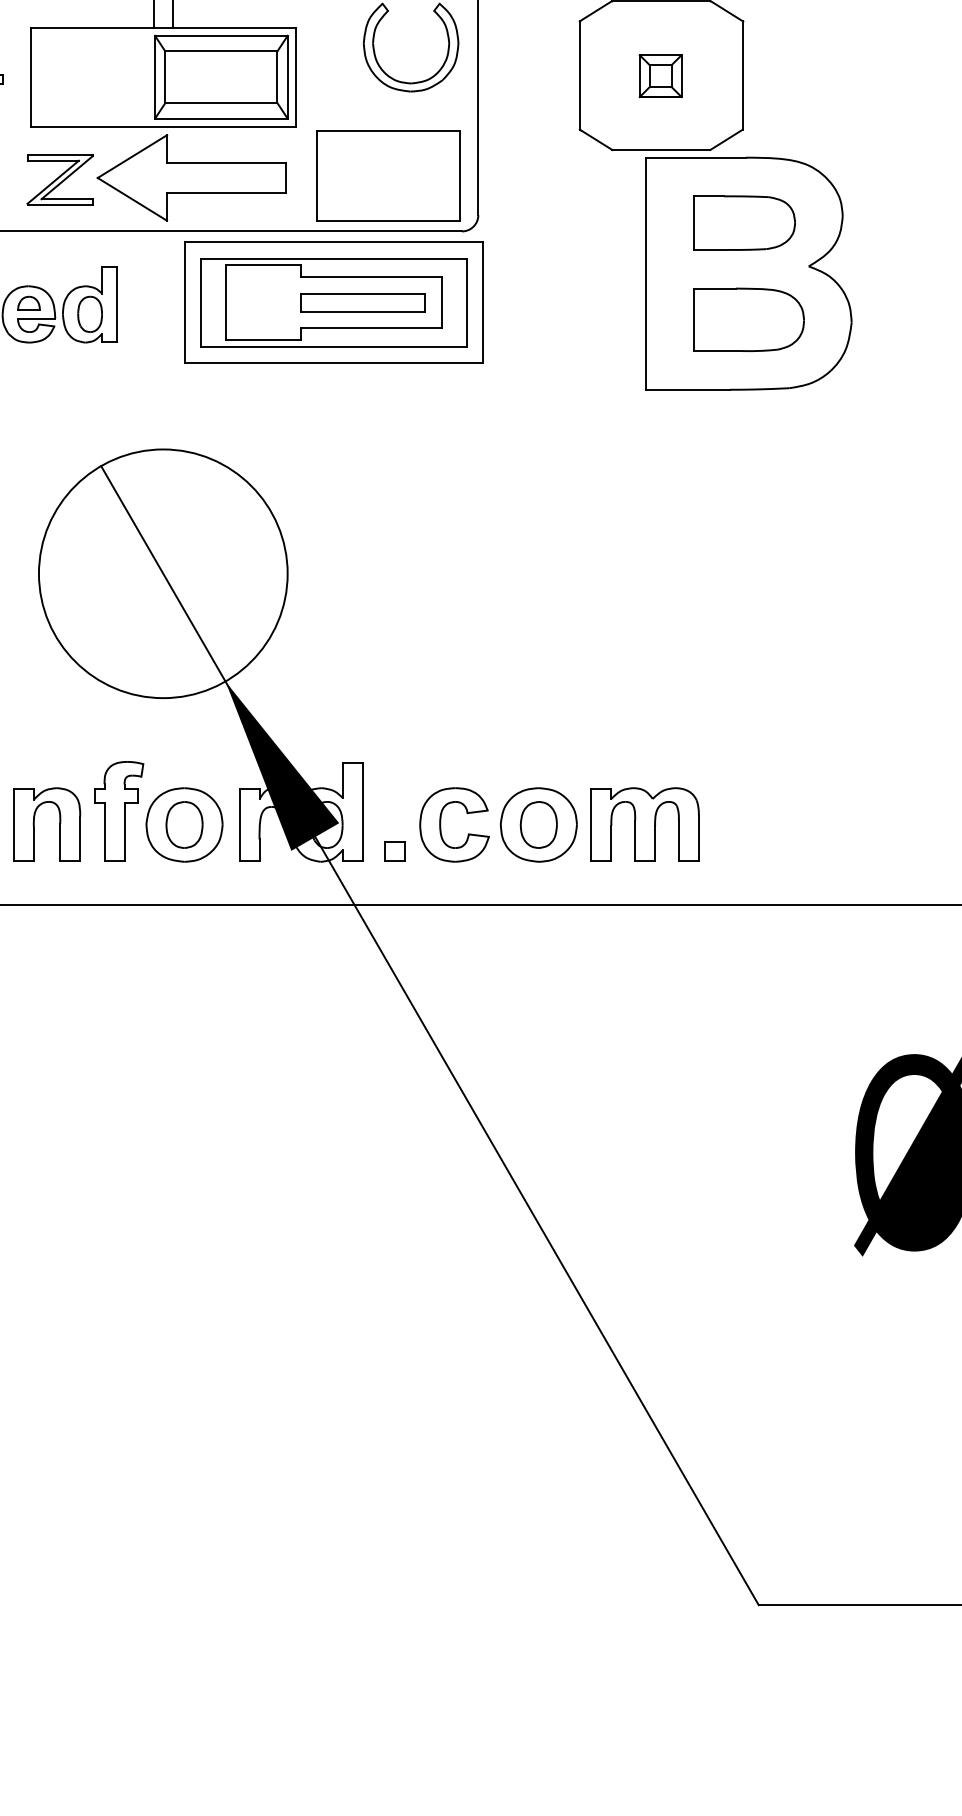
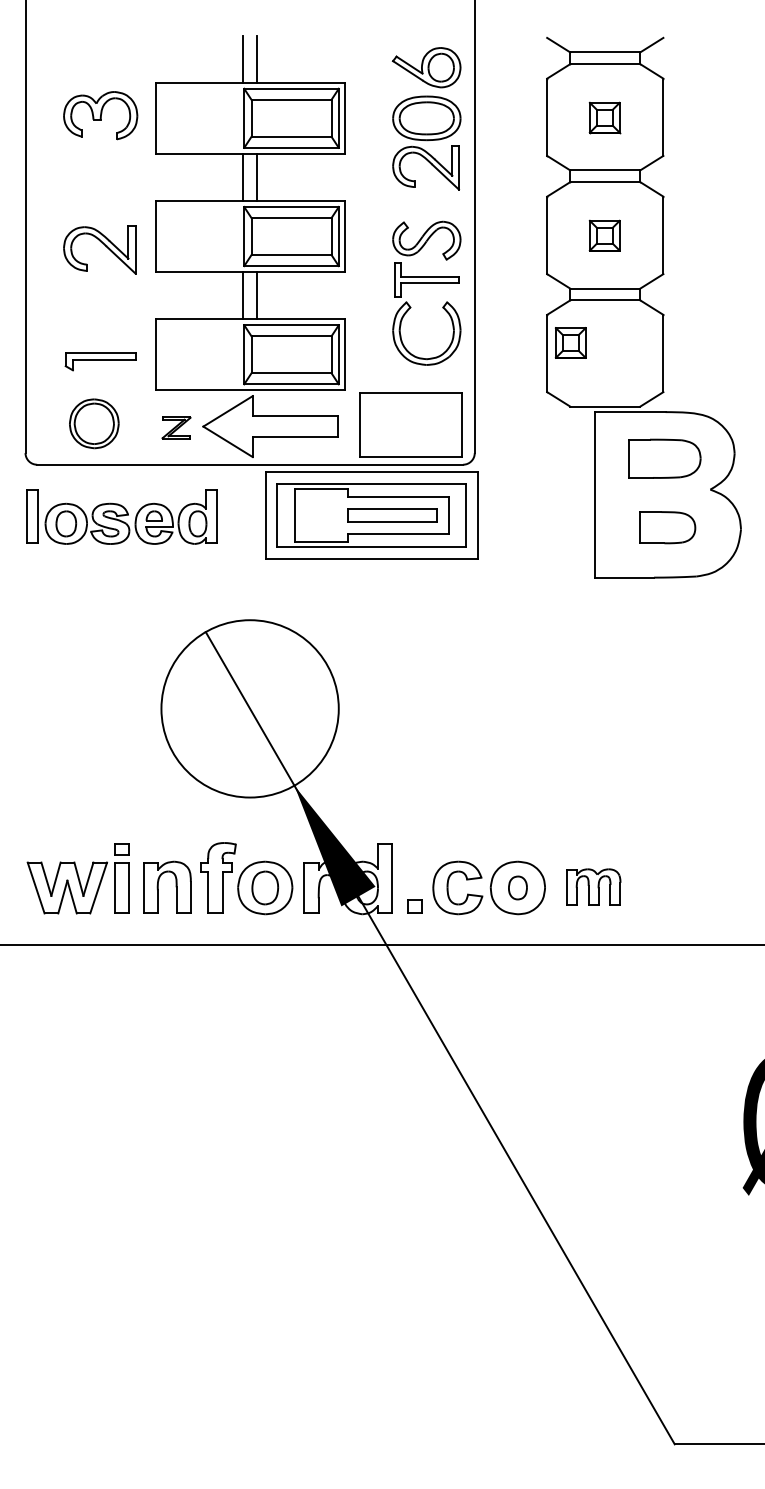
part: (660, 75) -> (570, 342), moved
part: (60, 179) -> (176, 427), size x0.6
part: (748, 319) -> (667, 527), size x0.7
part: (644, 822) -> (593, 886), size x0.7
part: (538, 824) -> (517, 887), size x0.7

